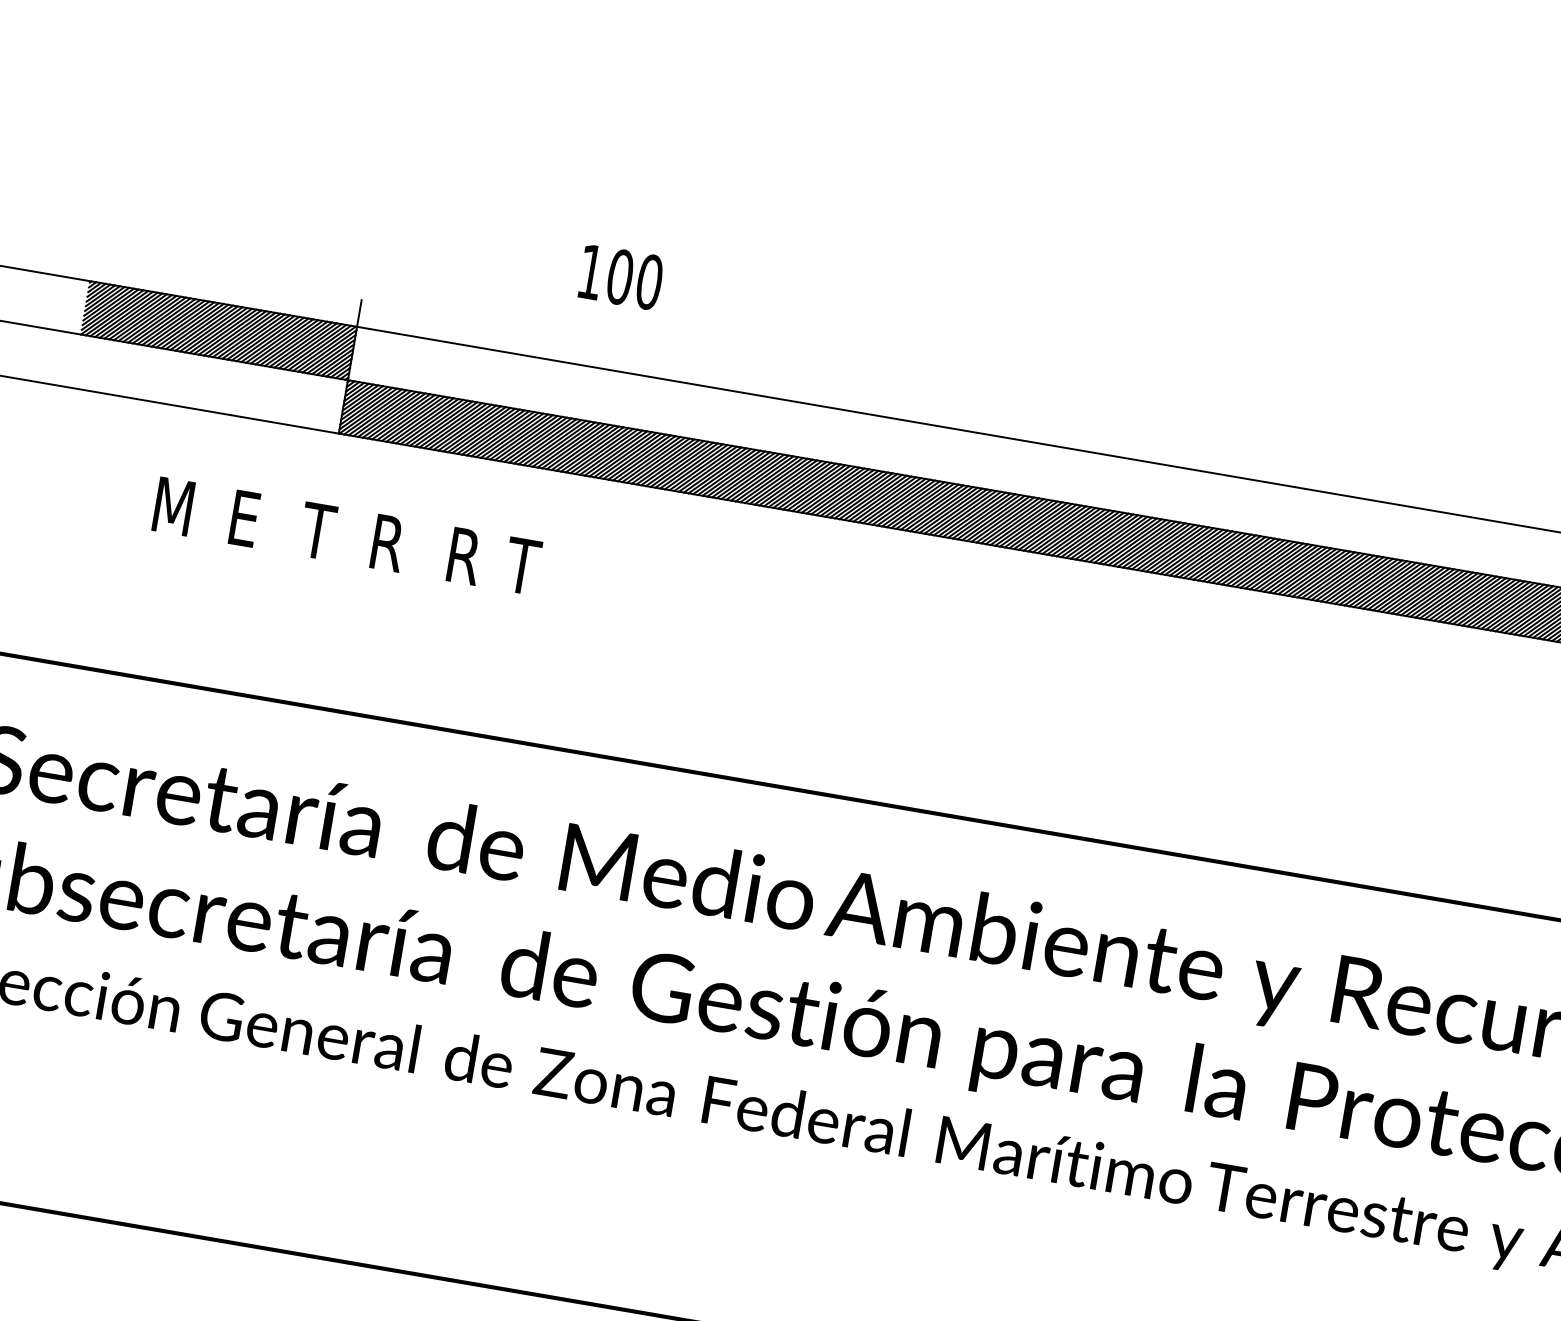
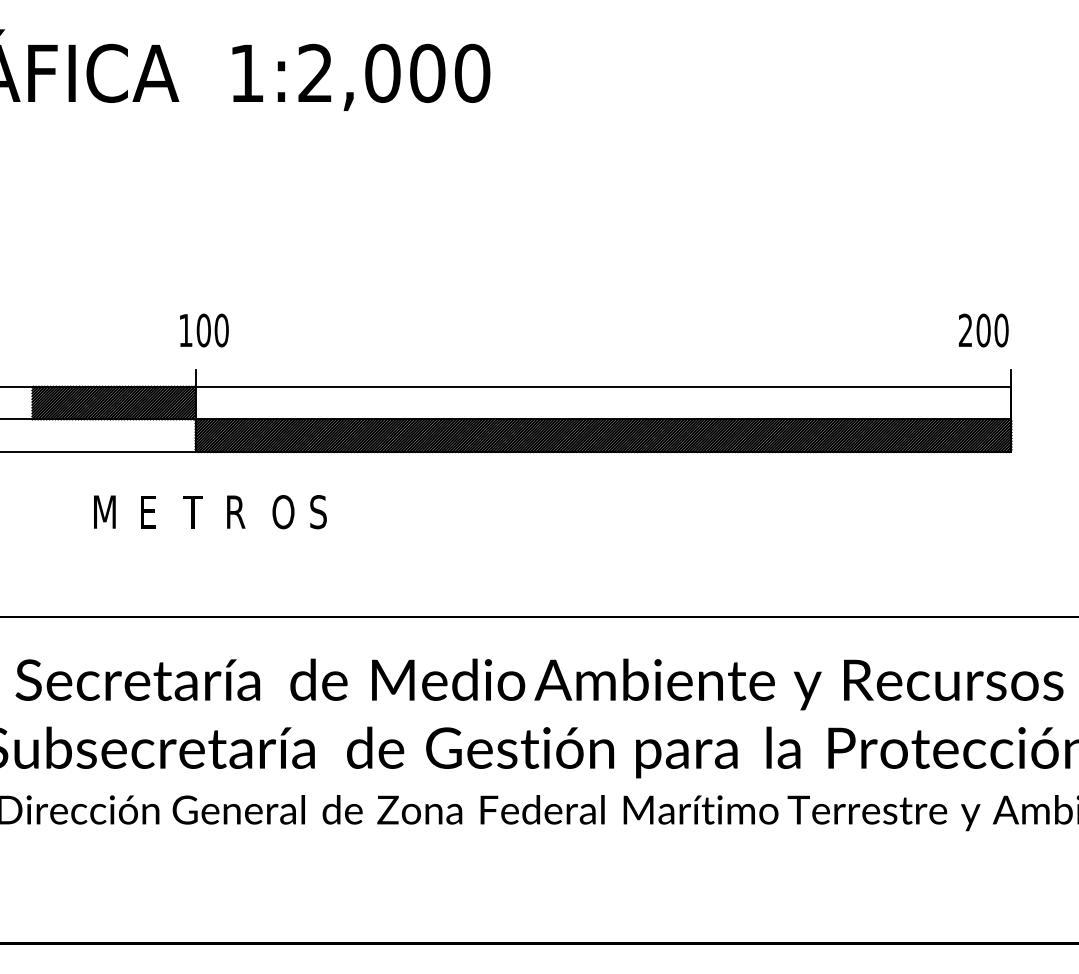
text: (621, 277) -> (204, 330), moved
text: (465, 557) -> (283, 512), R -> O
text: (521, 566) -> (317, 512), T -> S

